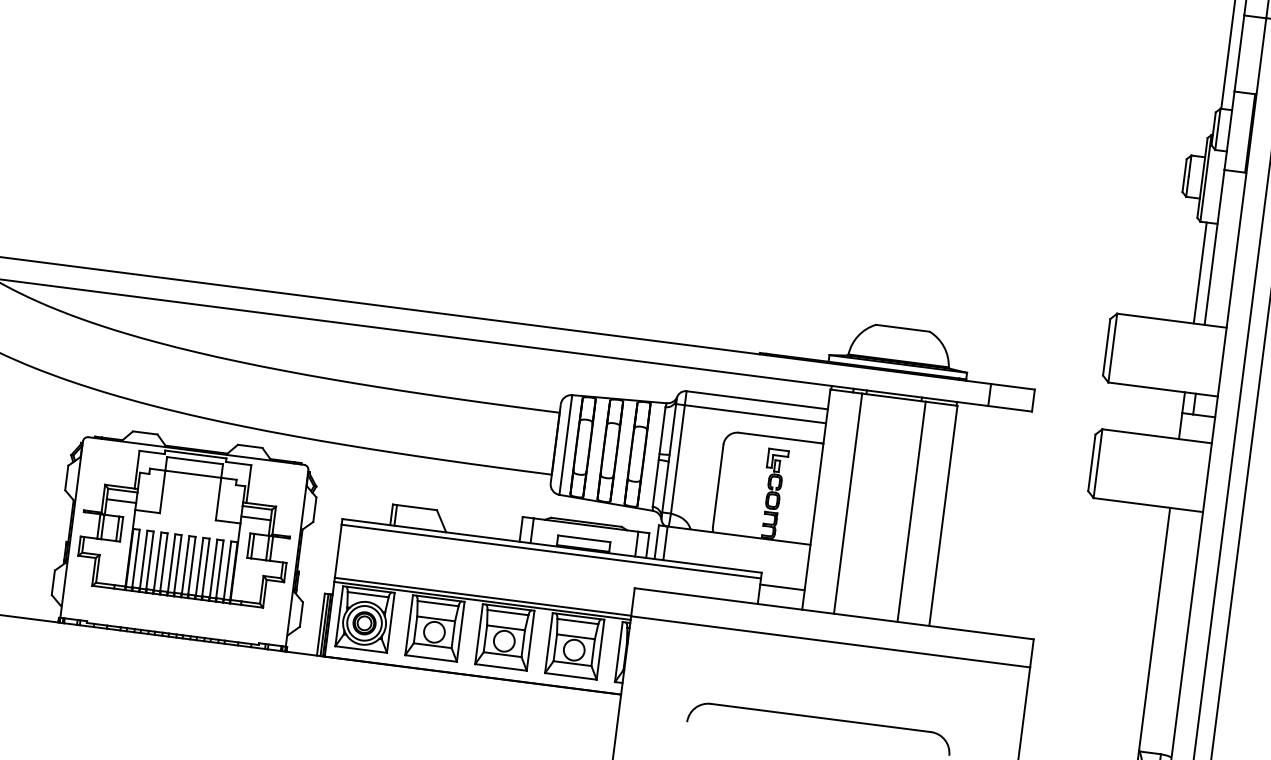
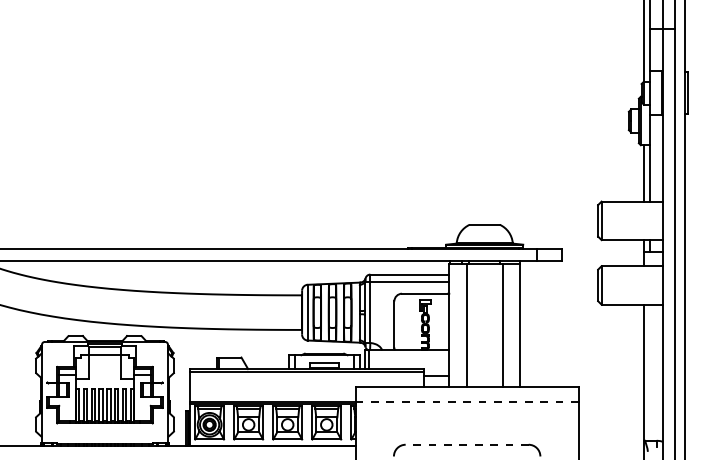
line: (829, 642) -> (466, 402), solid -> dashed
line: (821, 717) -> (467, 444), solid -> dashed

